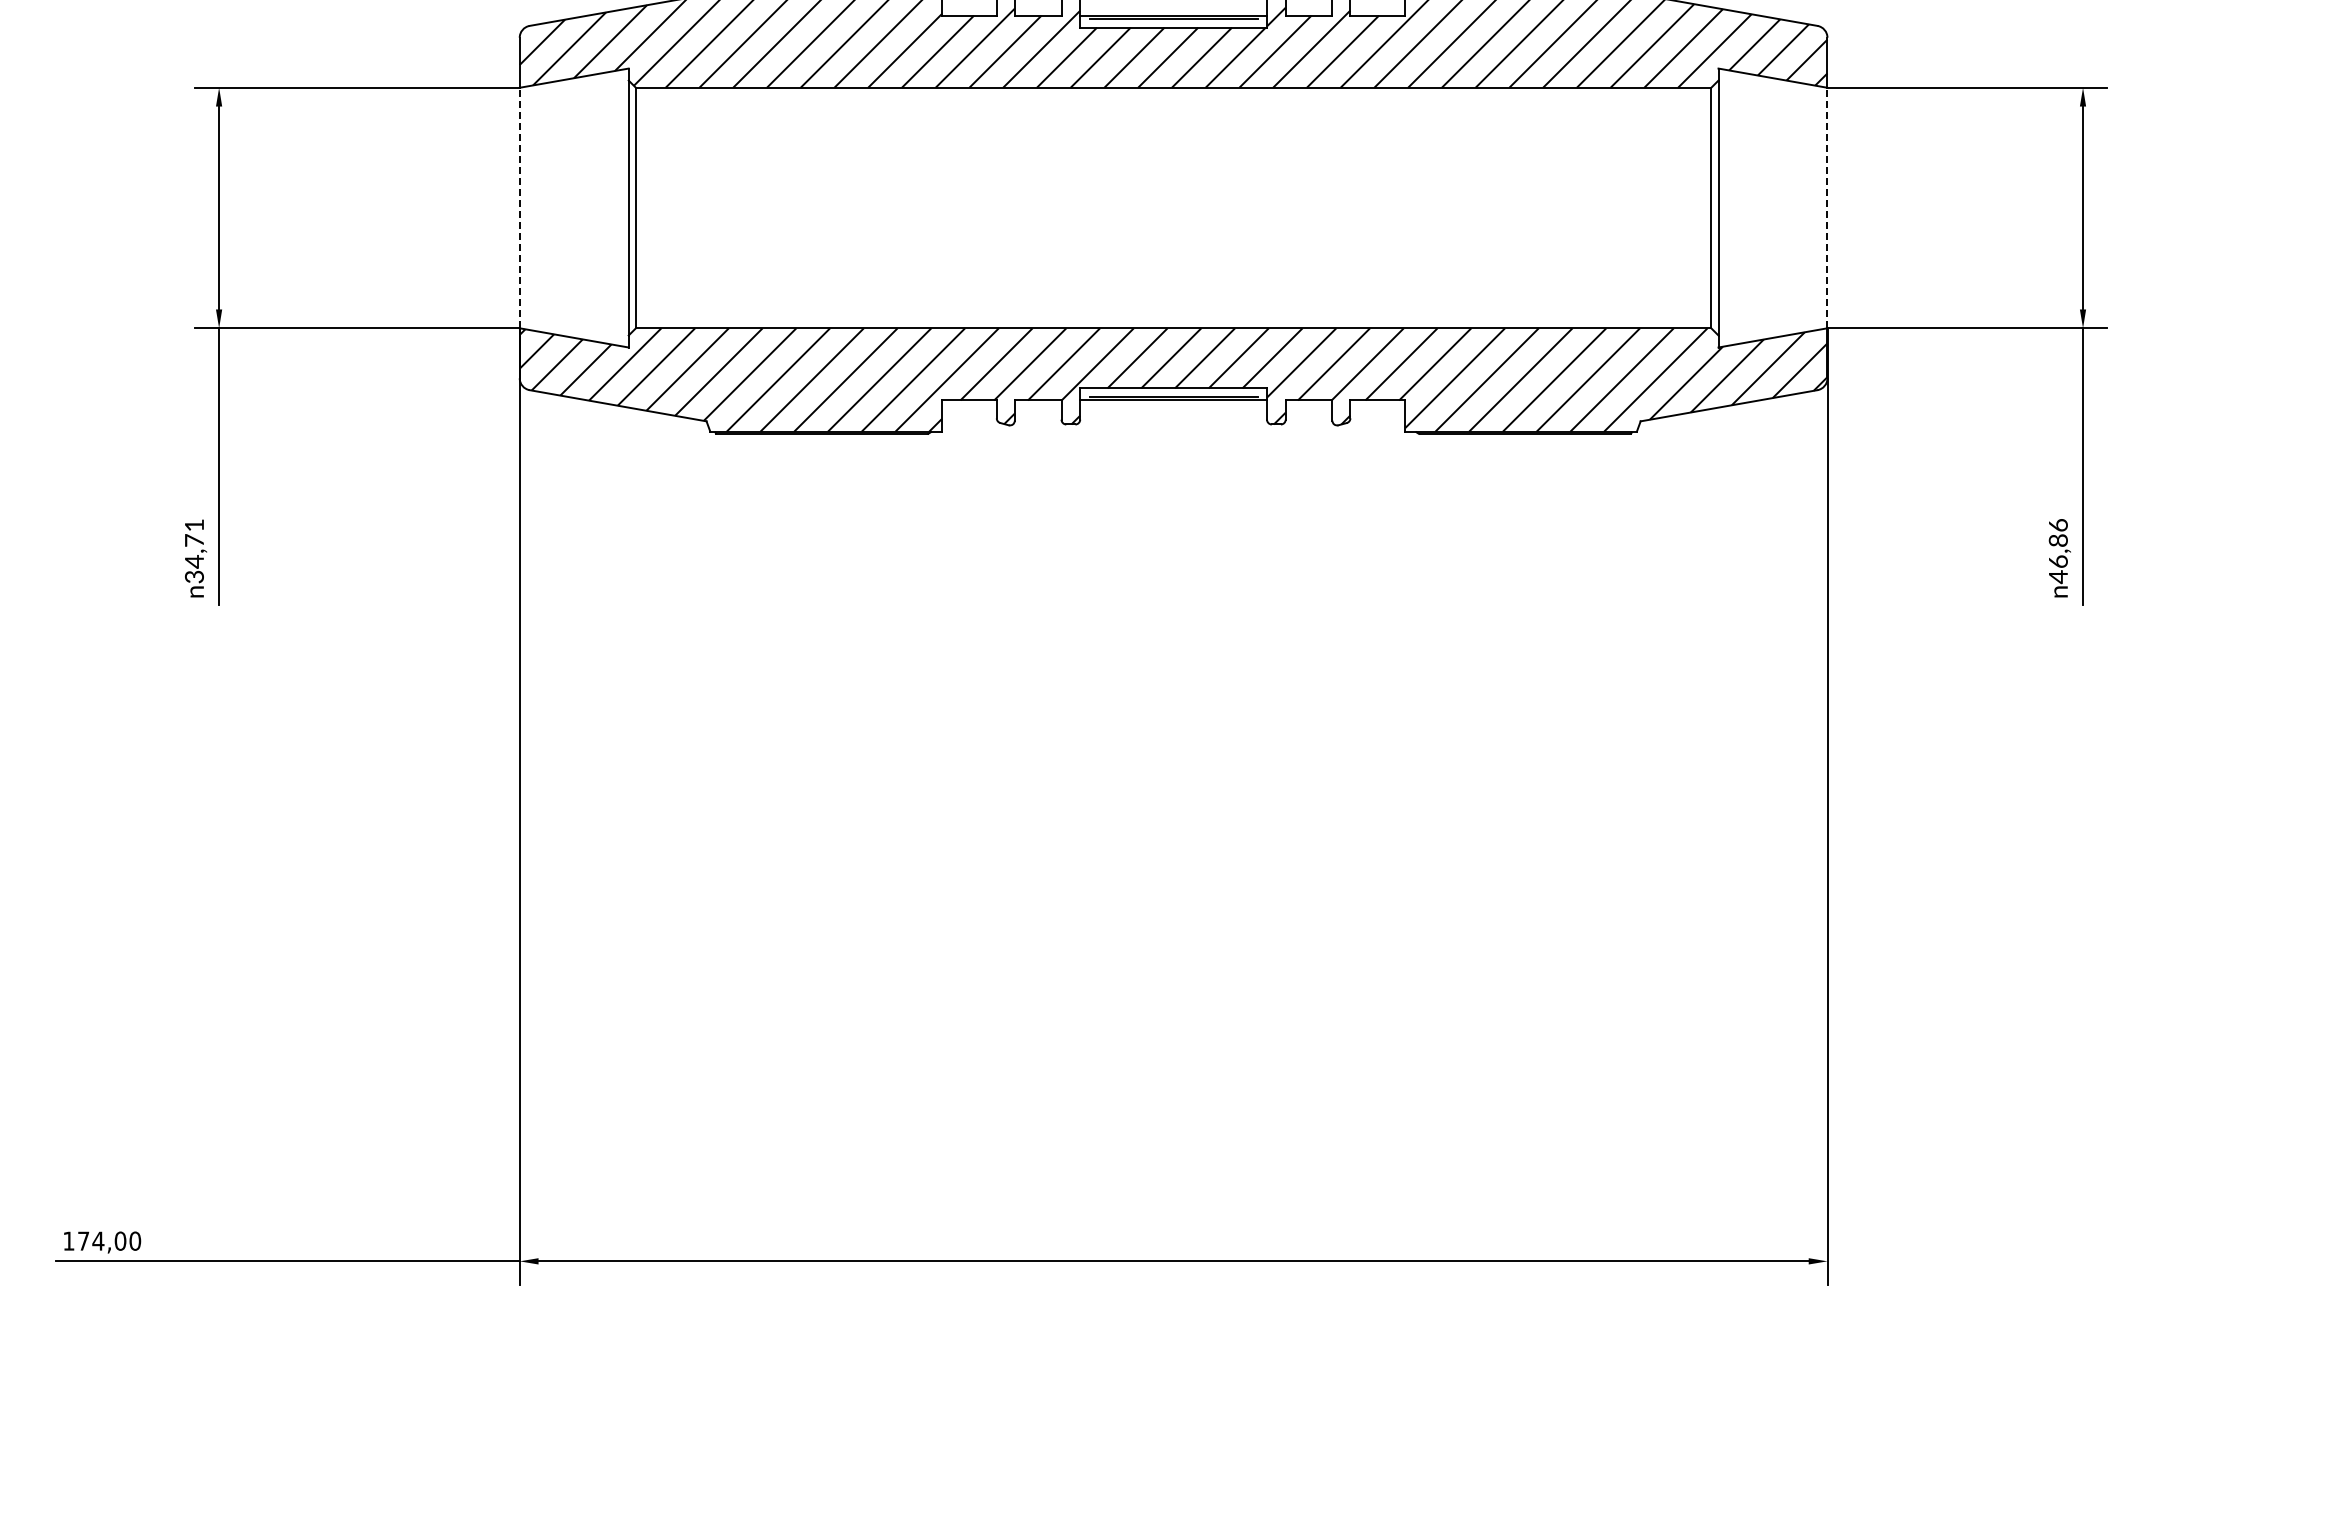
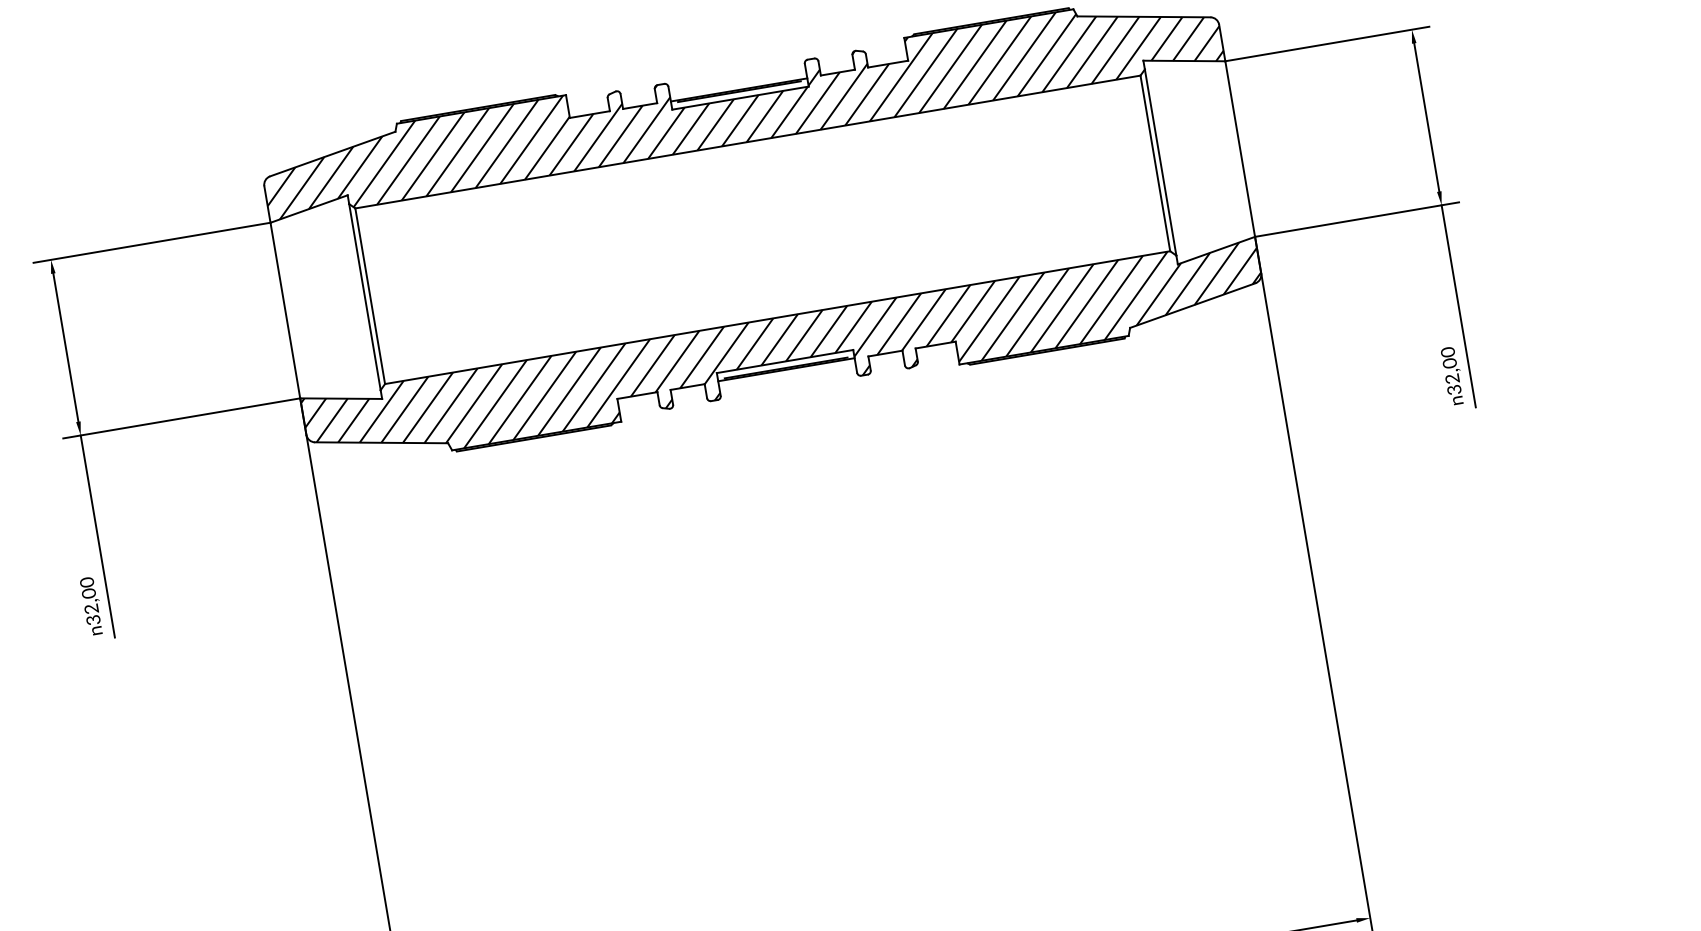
line: (519, 207) -> (285, 310), dashed -> solid
line: (1827, 207) -> (1240, 148), dashed -> solid
text: (194, 543) -> (89, 595), 34,71 -> 32,00
text: (2057, 551) -> (1450, 371), 46,86 -> 32,00

